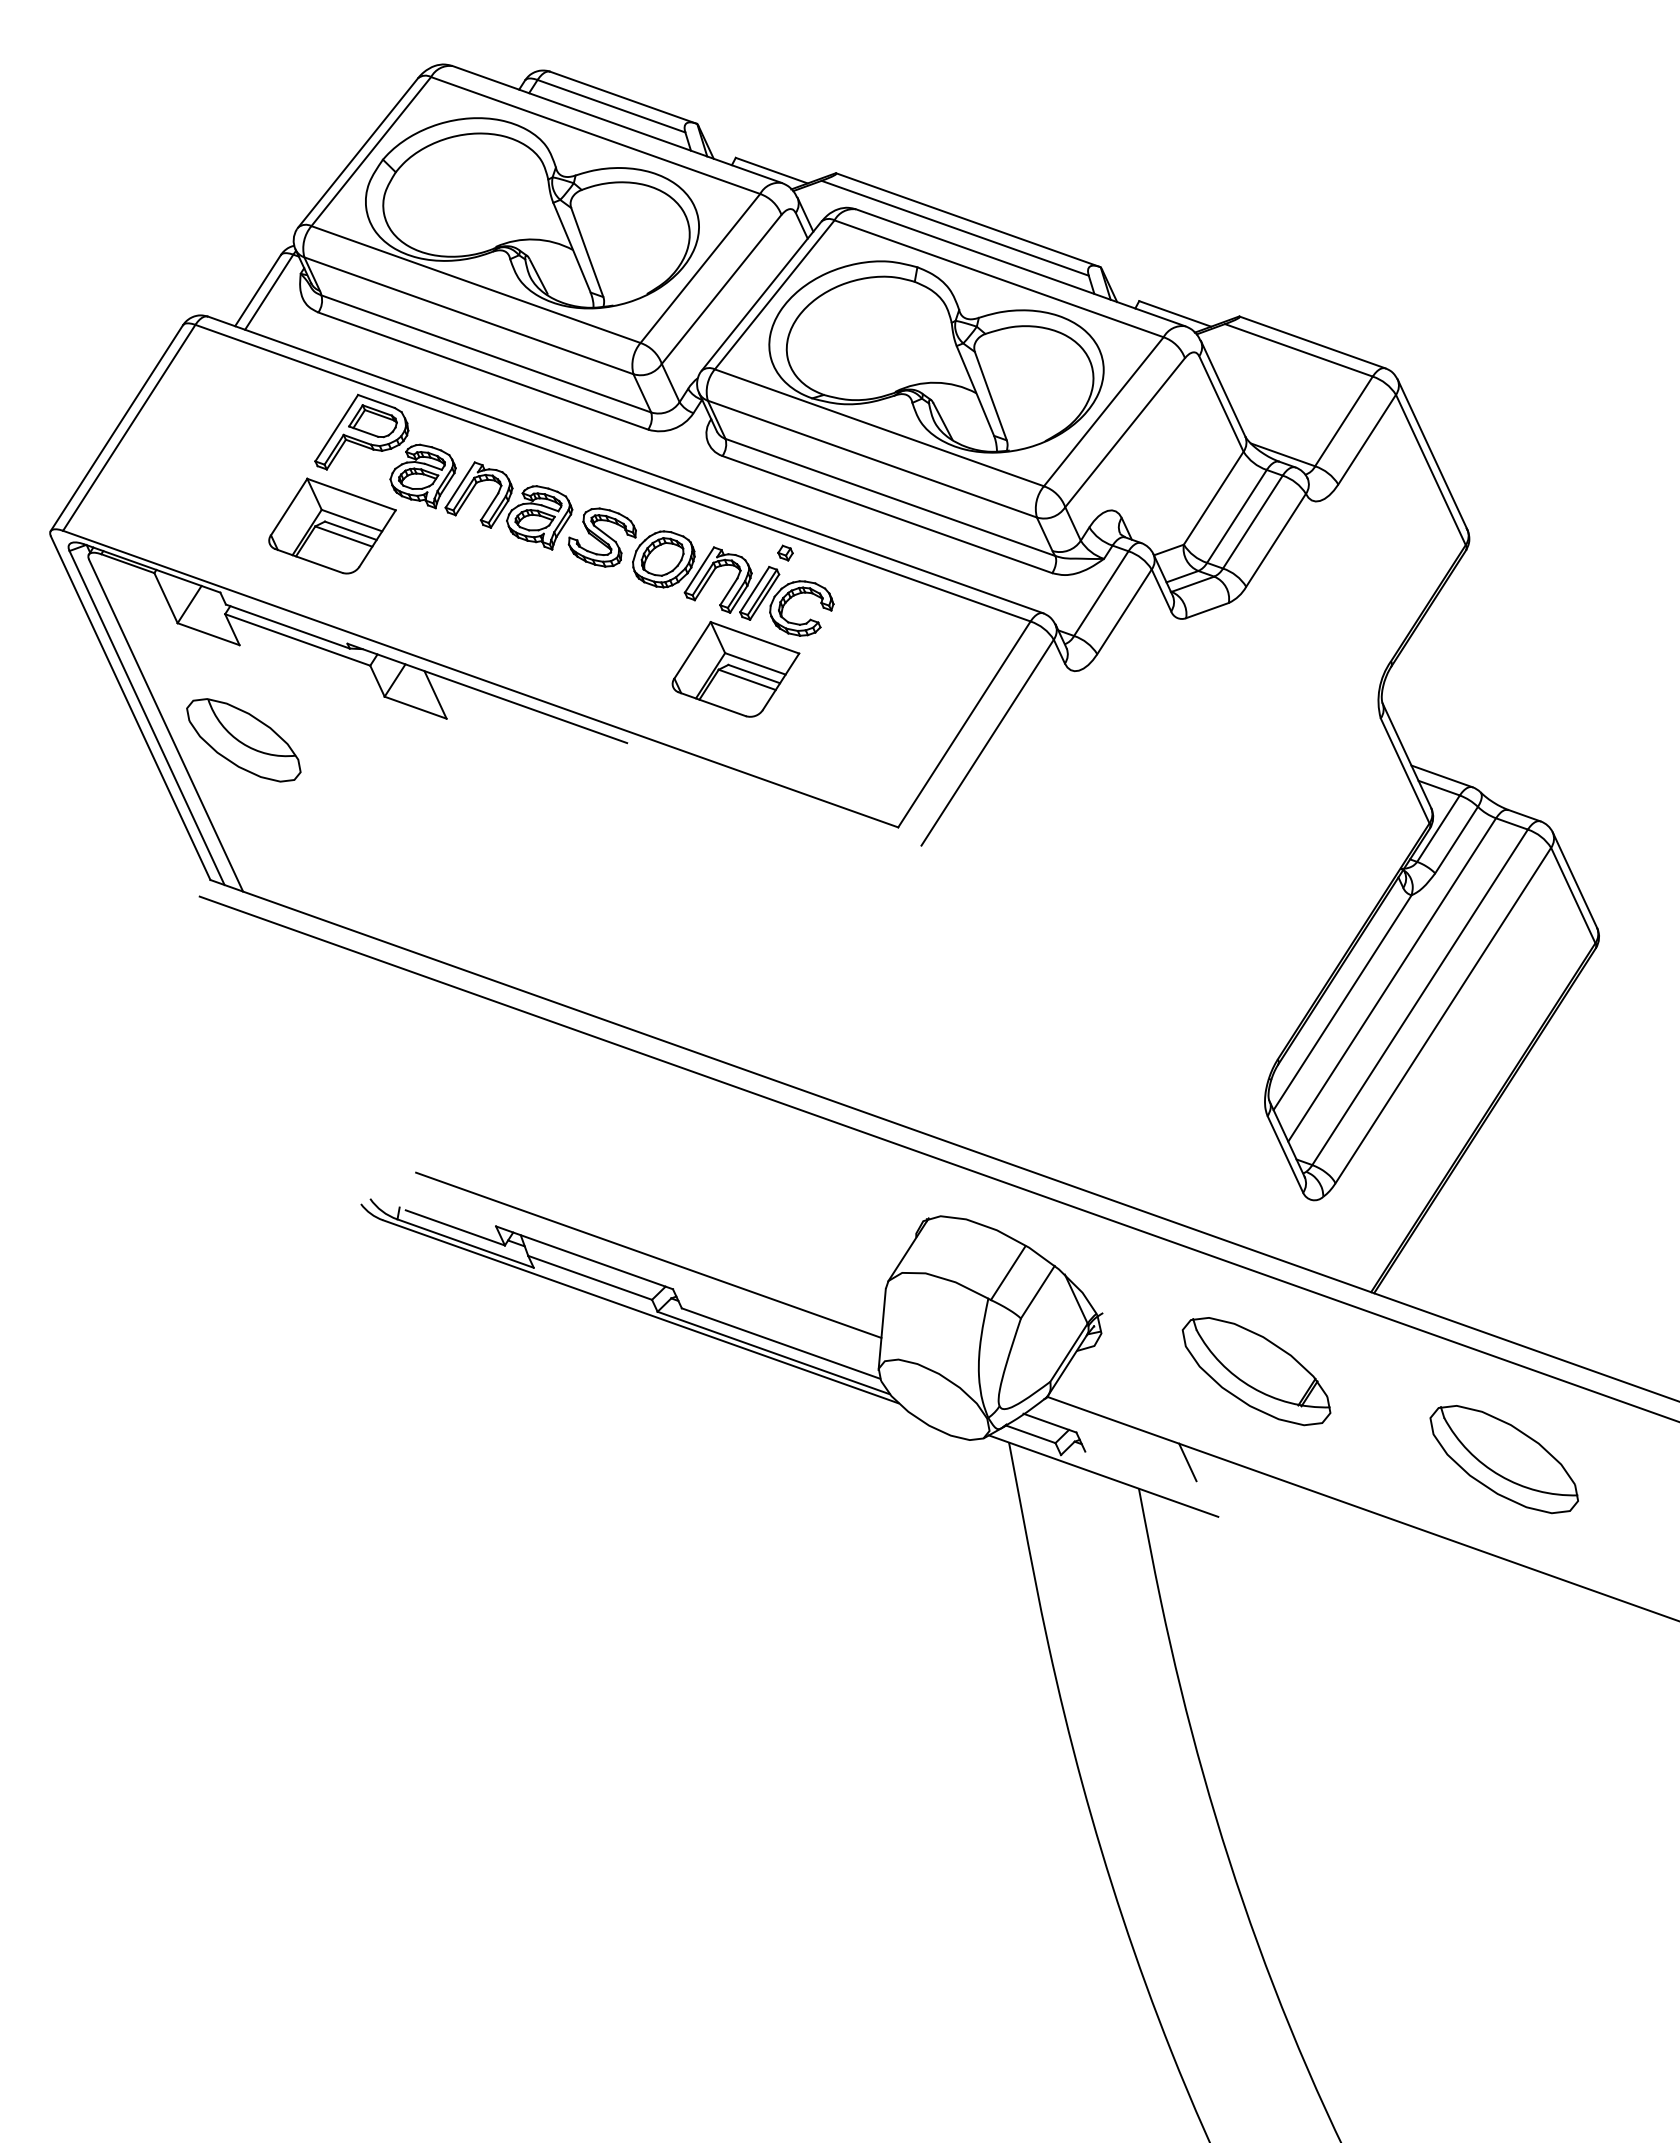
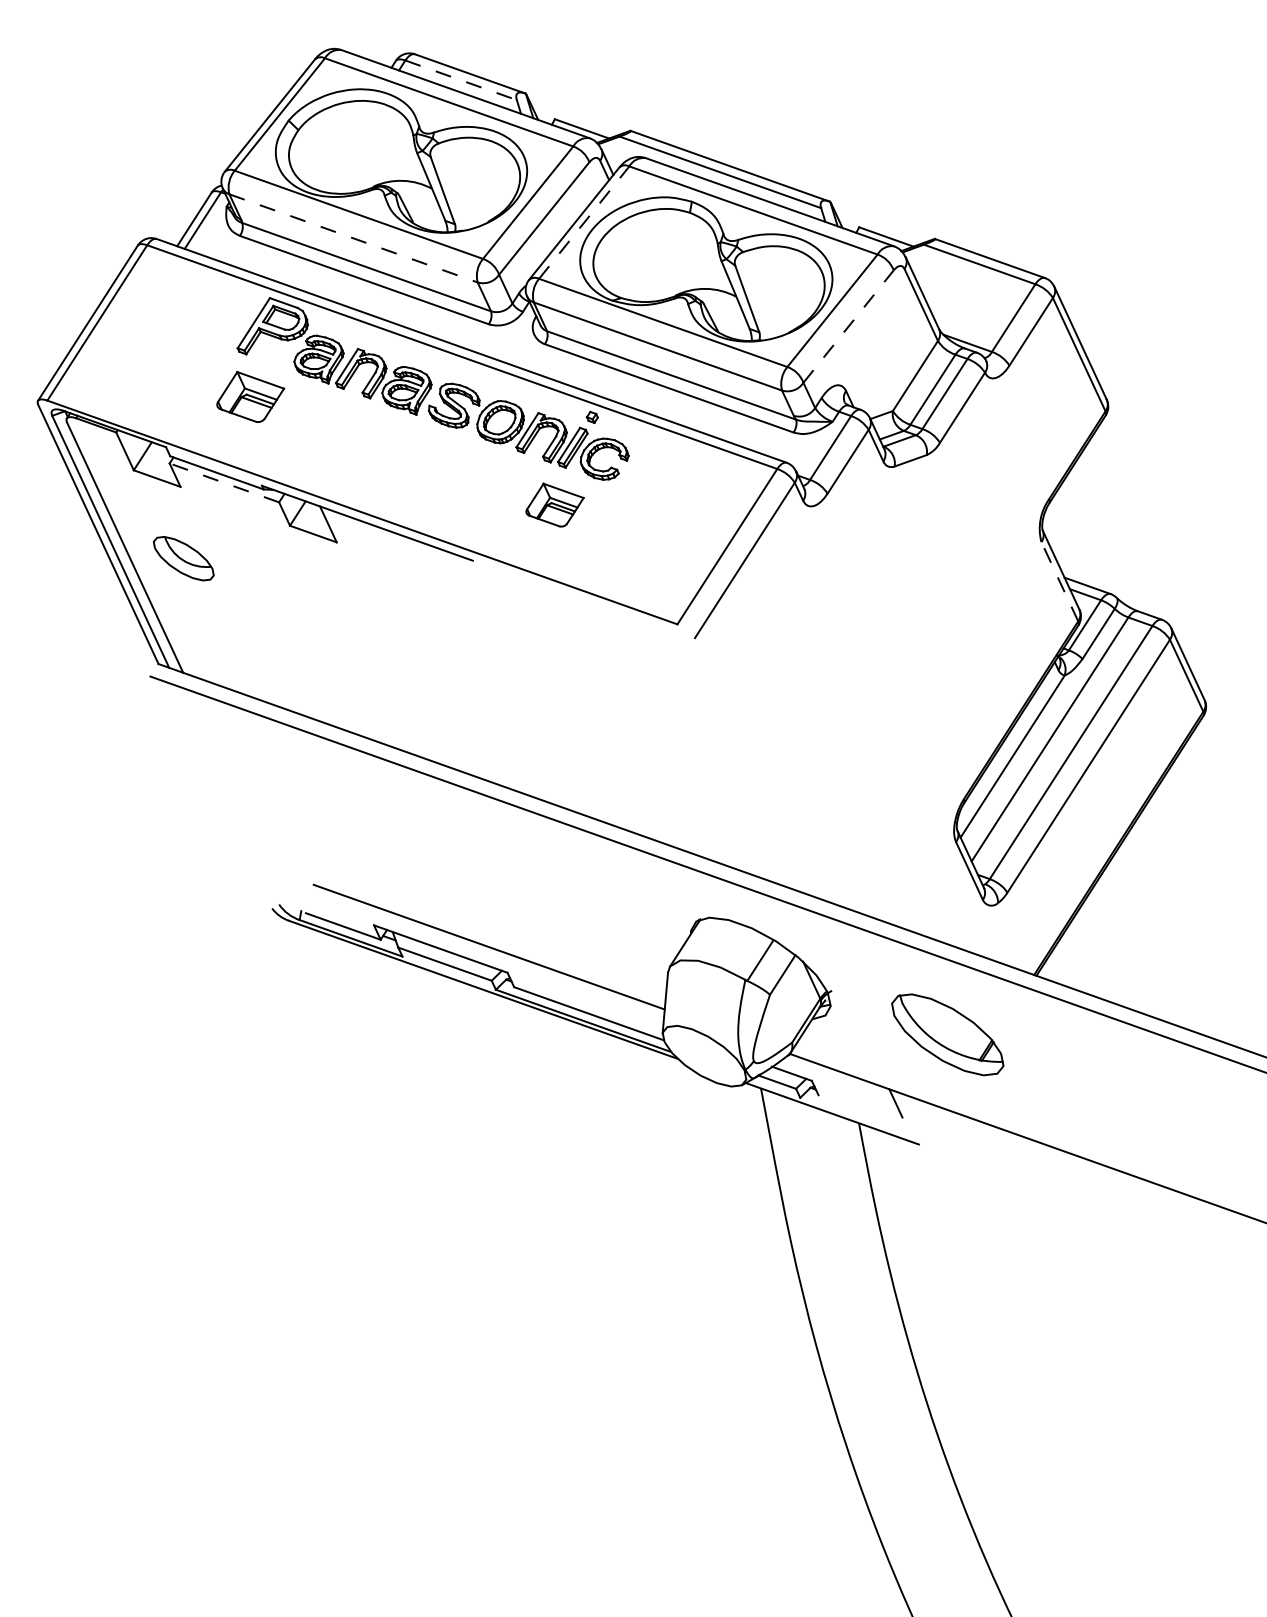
line: (611, 106) -> (461, 80), solid -> dashed
line: (774, 294) -> (584, 222), solid -> dashed
line: (468, 315) -> (353, 238), solid -> dashed
line: (1125, 432) -> (848, 326), solid -> dashed
part: (332, 525) -> (250, 396), size x0.7
line: (297, 639) -> (224, 482), solid -> dashed
part: (735, 669) -> (554, 505), size x0.6
part: (243, 740) -> (183, 558), size x0.7
line: (1405, 770) -> (1060, 581), solid -> dashed
part: (1503, 1459) -> (1134, 1101), removed

